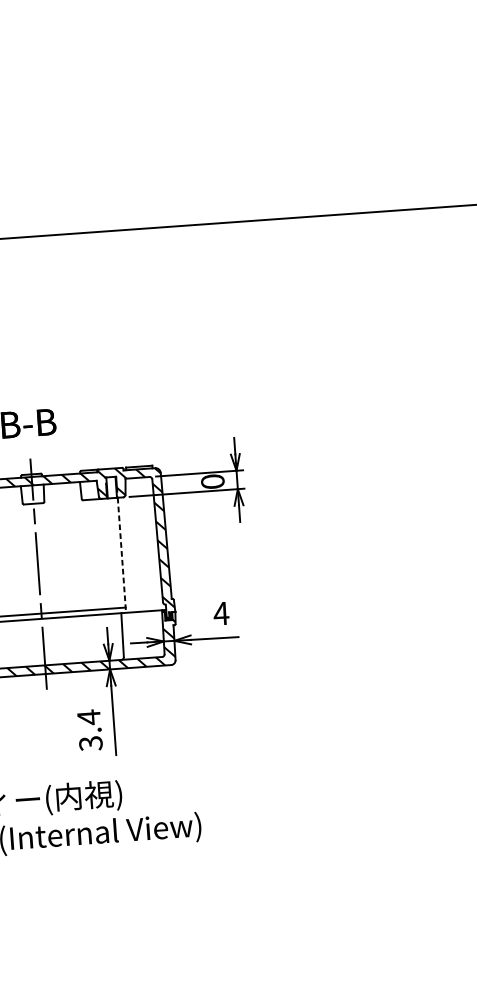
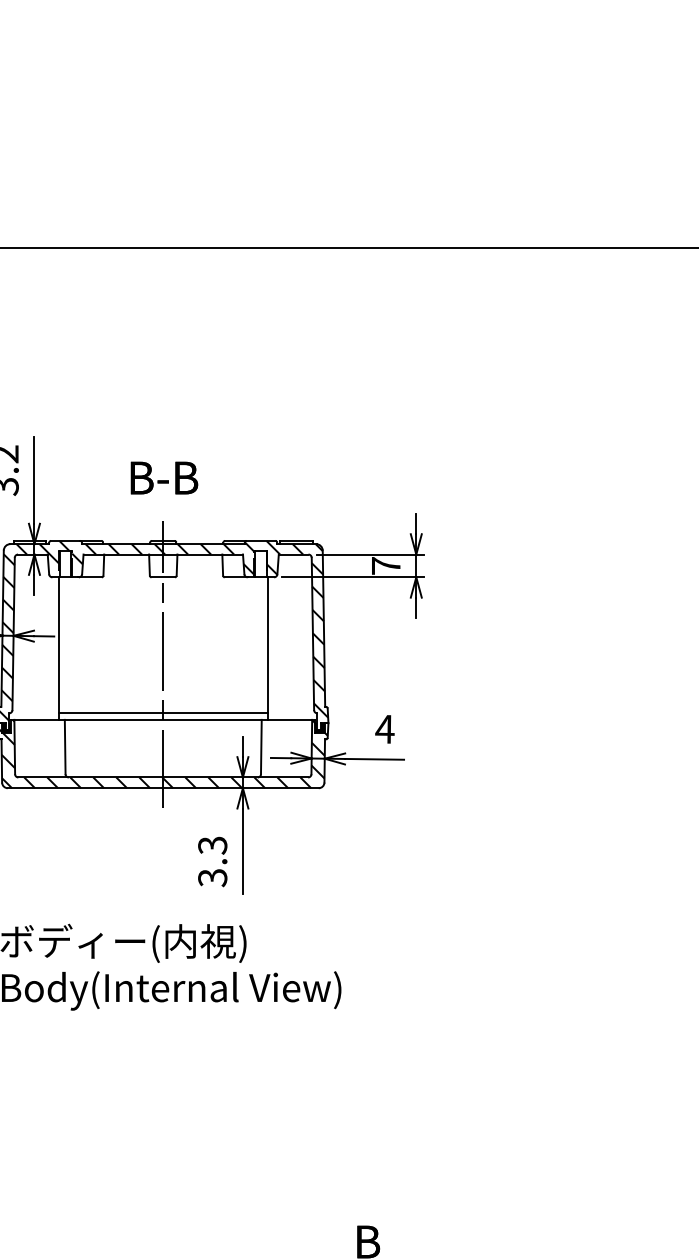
text: (212, 481) -> (385, 565), 0 -> 7
line: (121, 556) -> (267, 649), dashed -> solid
text: (88, 717) -> (212, 845), 3.4 -> 3.3

